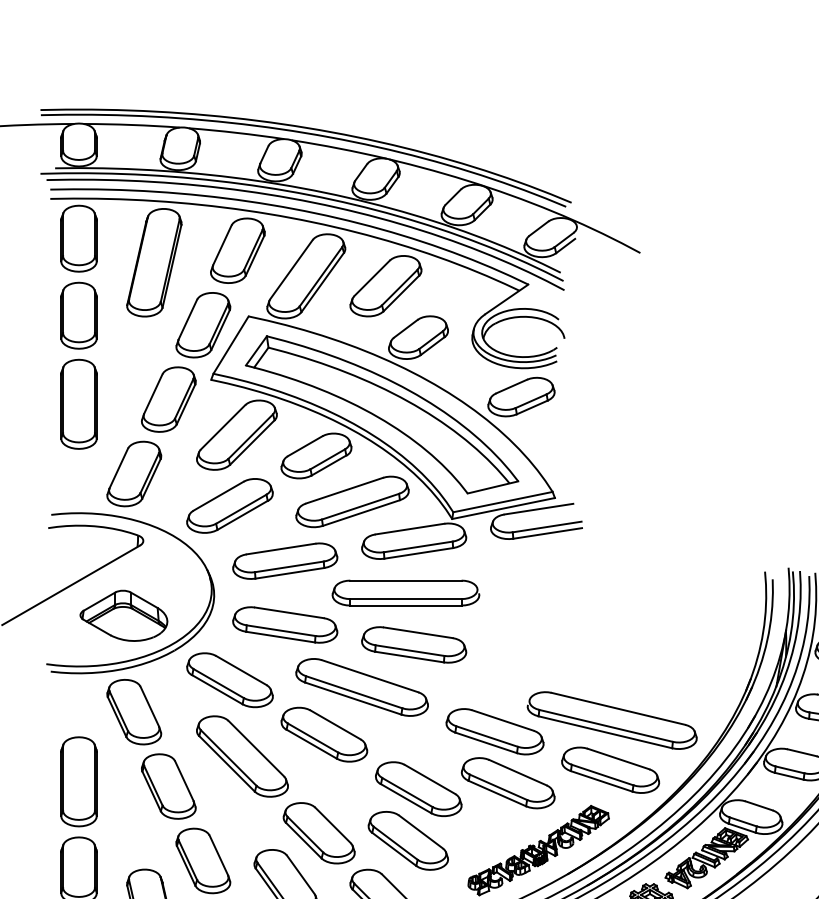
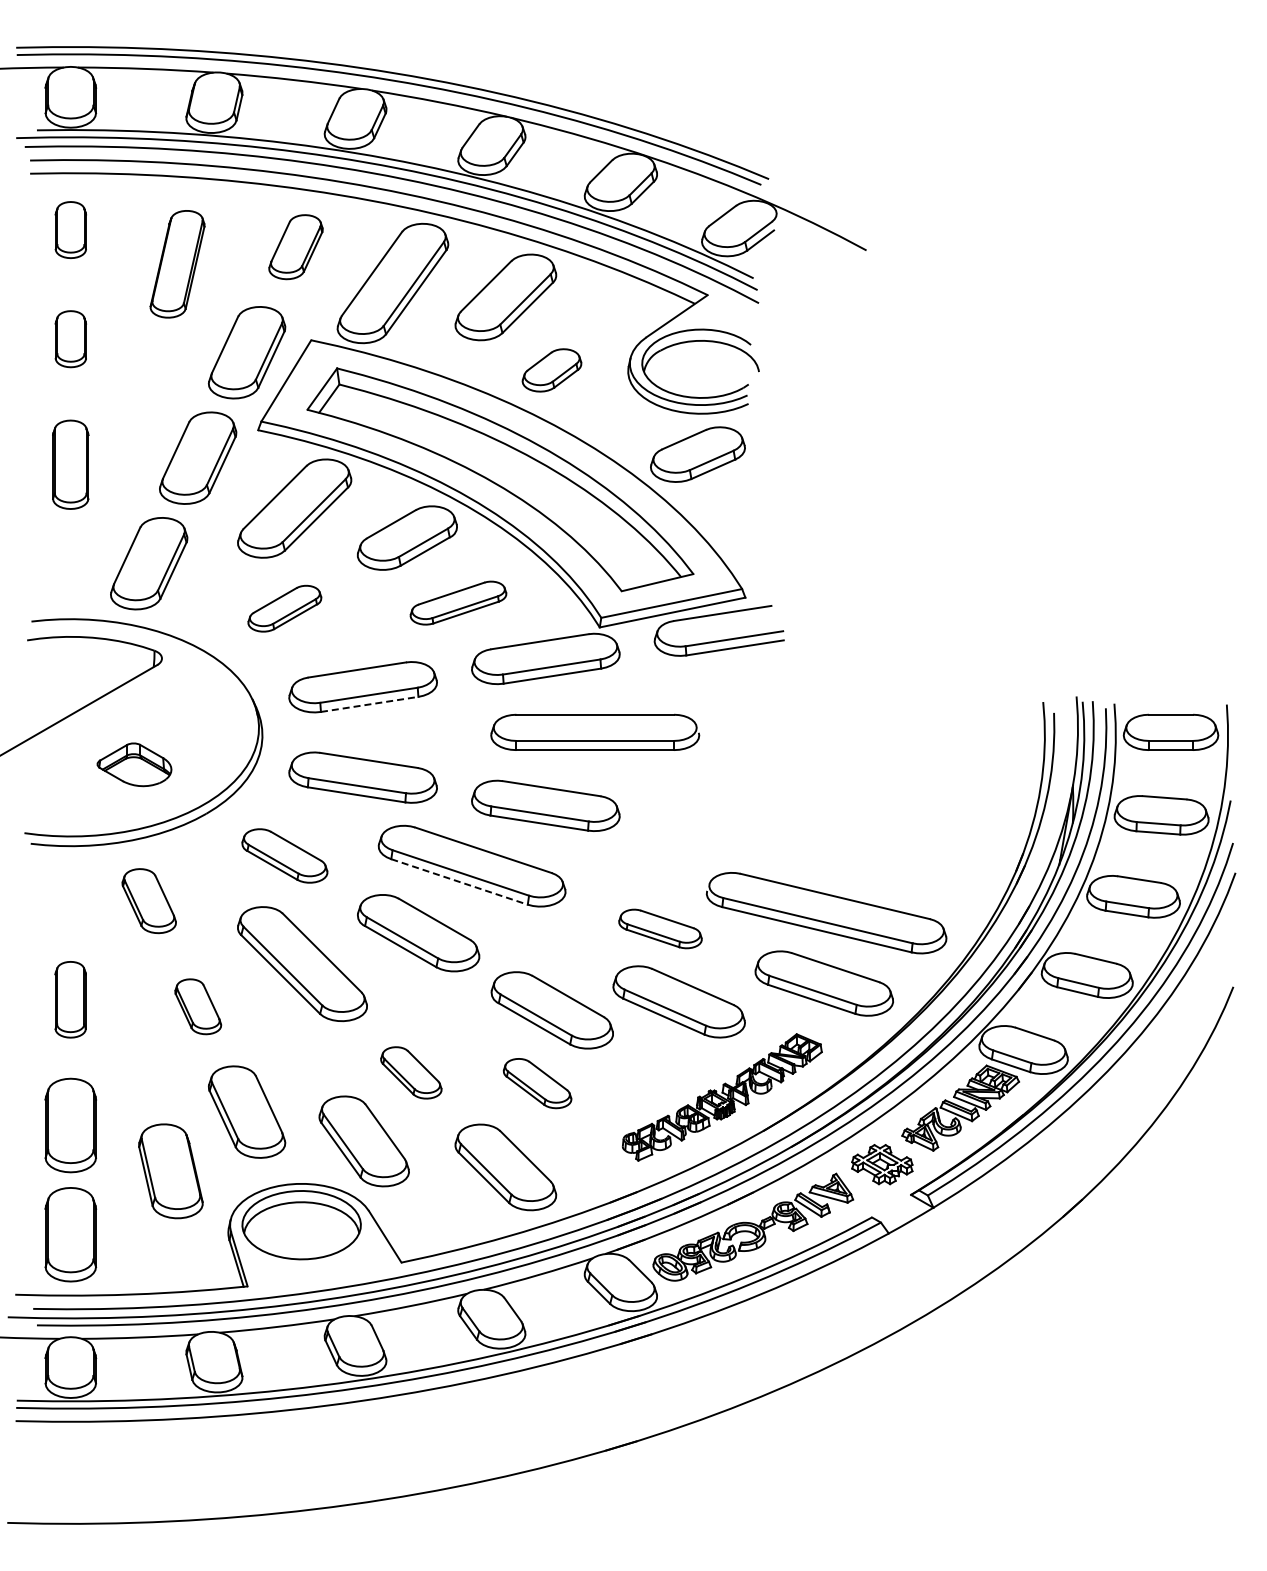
part: (78, 238) -> (70, 229), size x0.6
part: (237, 250) -> (295, 246), size x0.7
part: (154, 262) -> (177, 264), size x0.7
part: (78, 315) -> (70, 338), size x0.6
part: (418, 337) -> (551, 370), size x0.7
part: (78, 404) -> (70, 464), size x0.7
part: (352, 501) -> (458, 602), size x0.6
part: (229, 505) -> (284, 608), size x0.6
line: (290, 573) -> (370, 704), solid -> dashed
part: (406, 592) -> (595, 731), moved
part: (123, 615) -> (134, 764), size x0.6
part: (229, 679) -> (284, 855), size x0.7
line: (353, 698) -> (459, 881), solid -> dashed
part: (134, 711) -> (149, 900), size x0.7
part: (495, 731) -> (660, 928), size x0.6
part: (78, 781) -> (70, 999), size x0.6
part: (169, 786) -> (198, 1006), size x0.6
part: (319, 833) -> (411, 1072), size x0.6
part: (408, 840) -> (537, 1083), size x0.6

